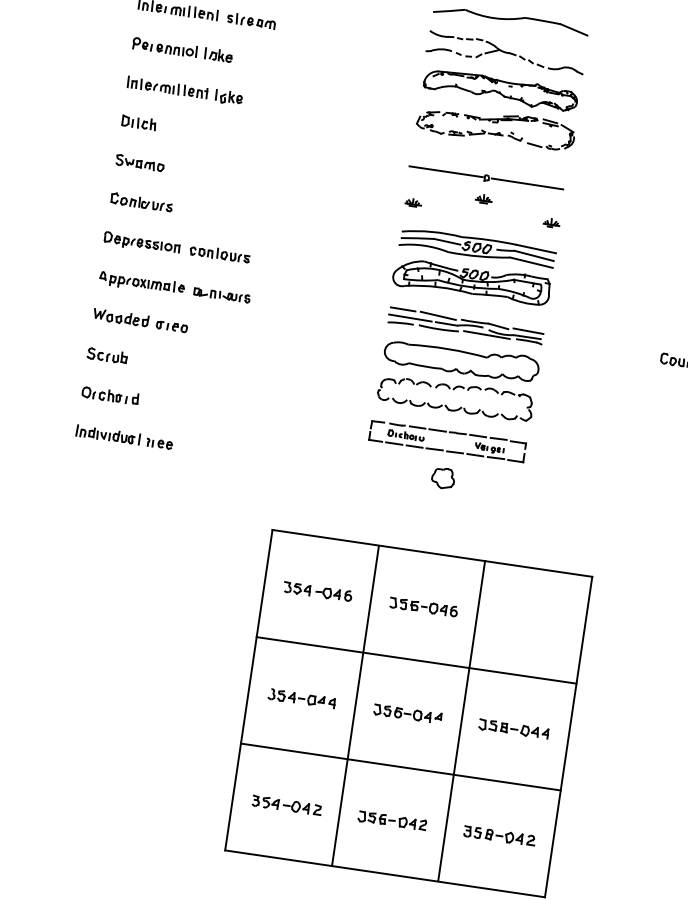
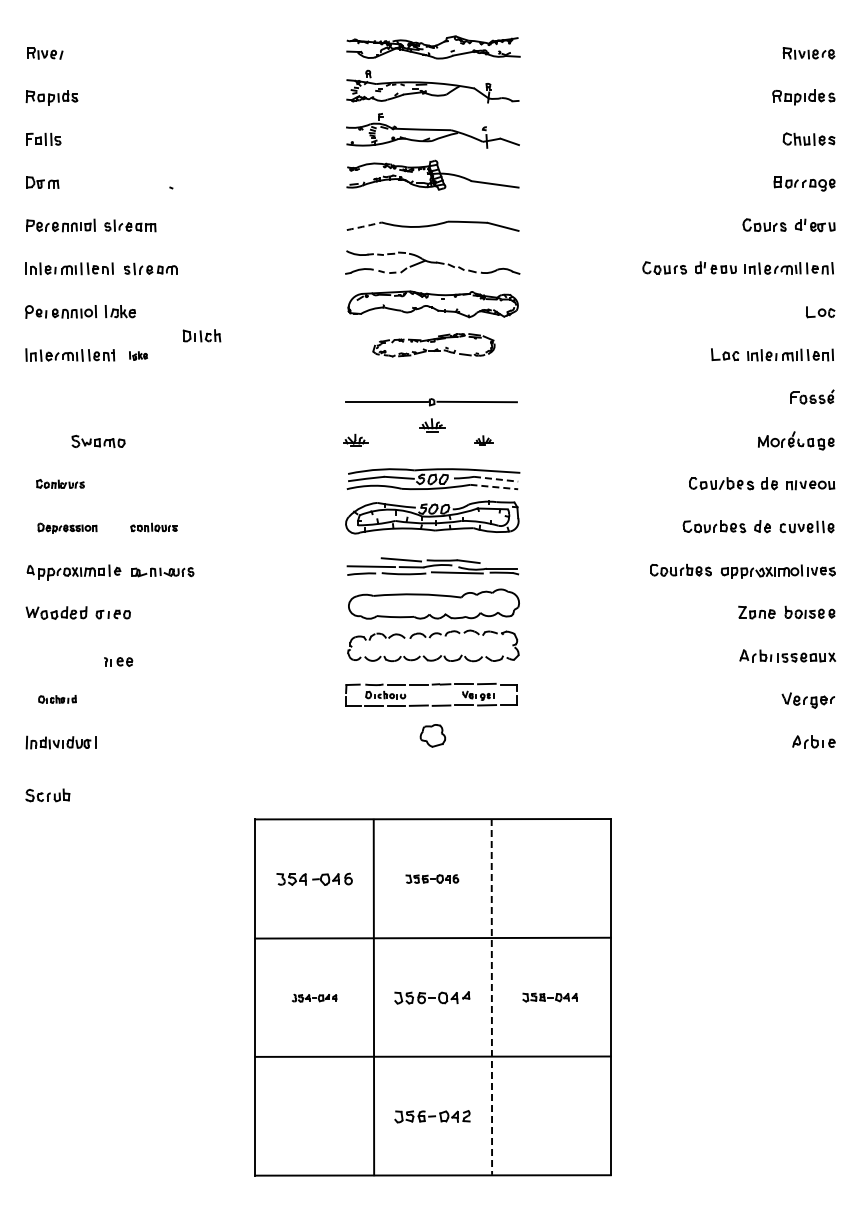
arc: (449, 11) -> (364, 226), solid -> dashed
part: (228, 97) -> (138, 355), size x0.6
part: (138, 122) -> (201, 335), moved
part: (495, 127) -> (433, 345), size x0.7
part: (140, 162) -> (98, 440), moved
part: (483, 199) -> (431, 425), size x1.4
part: (141, 201) -> (60, 483), size x0.7
part: (413, 202) -> (356, 440), size x1.4
part: (551, 222) -> (483, 440), moved
part: (142, 242) -> (67, 527), size x0.7
part: (219, 253) -> (153, 527), size x0.7
line: (534, 256) -> (496, 479), solid -> dashed
line: (531, 263) -> (494, 487), solid -> dashed
line: (402, 309) -> (361, 558), removed
line: (528, 330) -> (501, 561), removed
part: (107, 355) -> (47, 795), moved
part: (110, 395) -> (57, 699), size x0.6
part: (159, 443) -> (118, 661), moved
part: (423, 606) -> (432, 878), size x0.7
part: (302, 698) -> (314, 997), size x0.6
line: (461, 720) -> (491, 996), solid -> dashed
part: (513, 729) -> (549, 997), size x0.7
part: (287, 805) -> (315, 1116), removed
part: (499, 835) -> (551, 1115), removed

